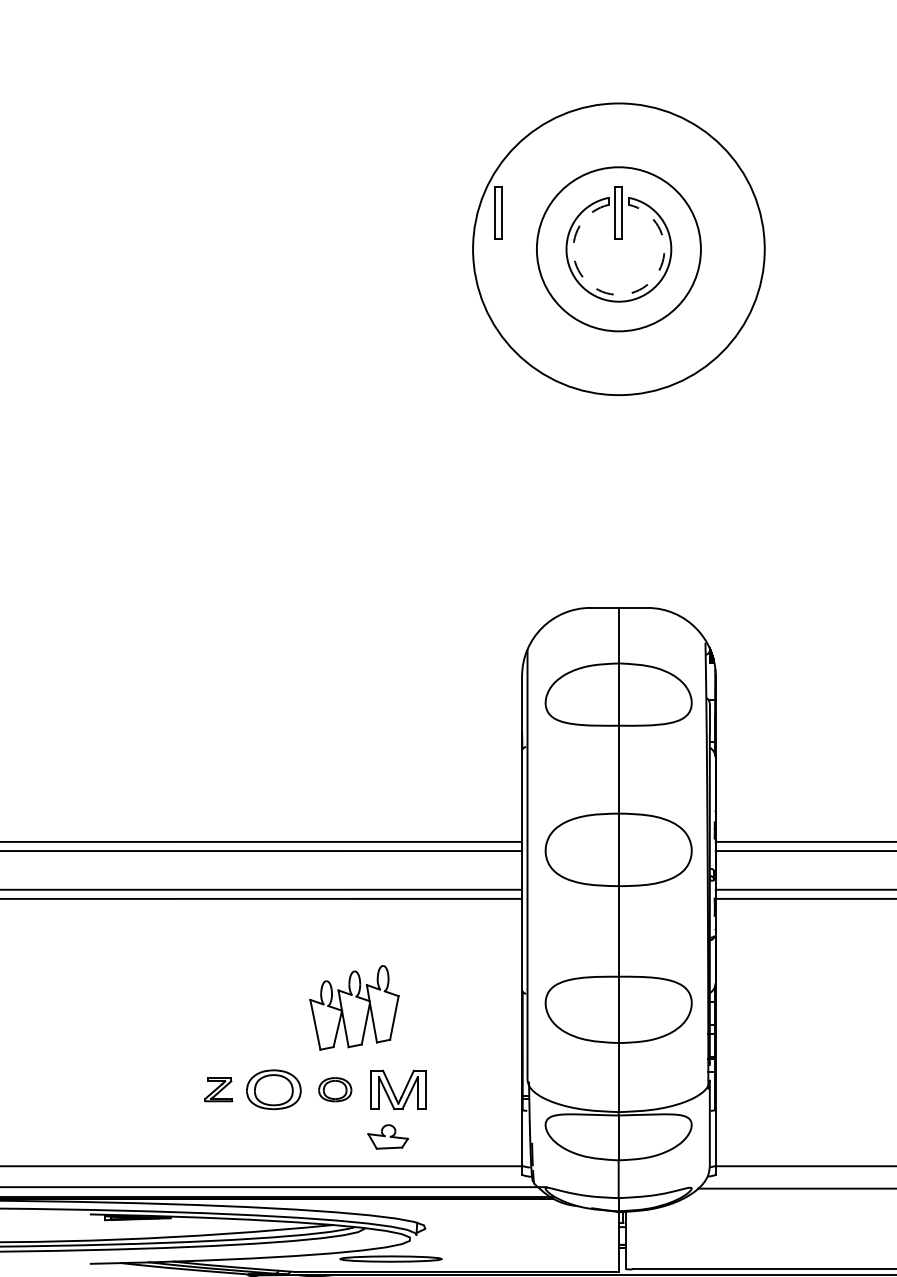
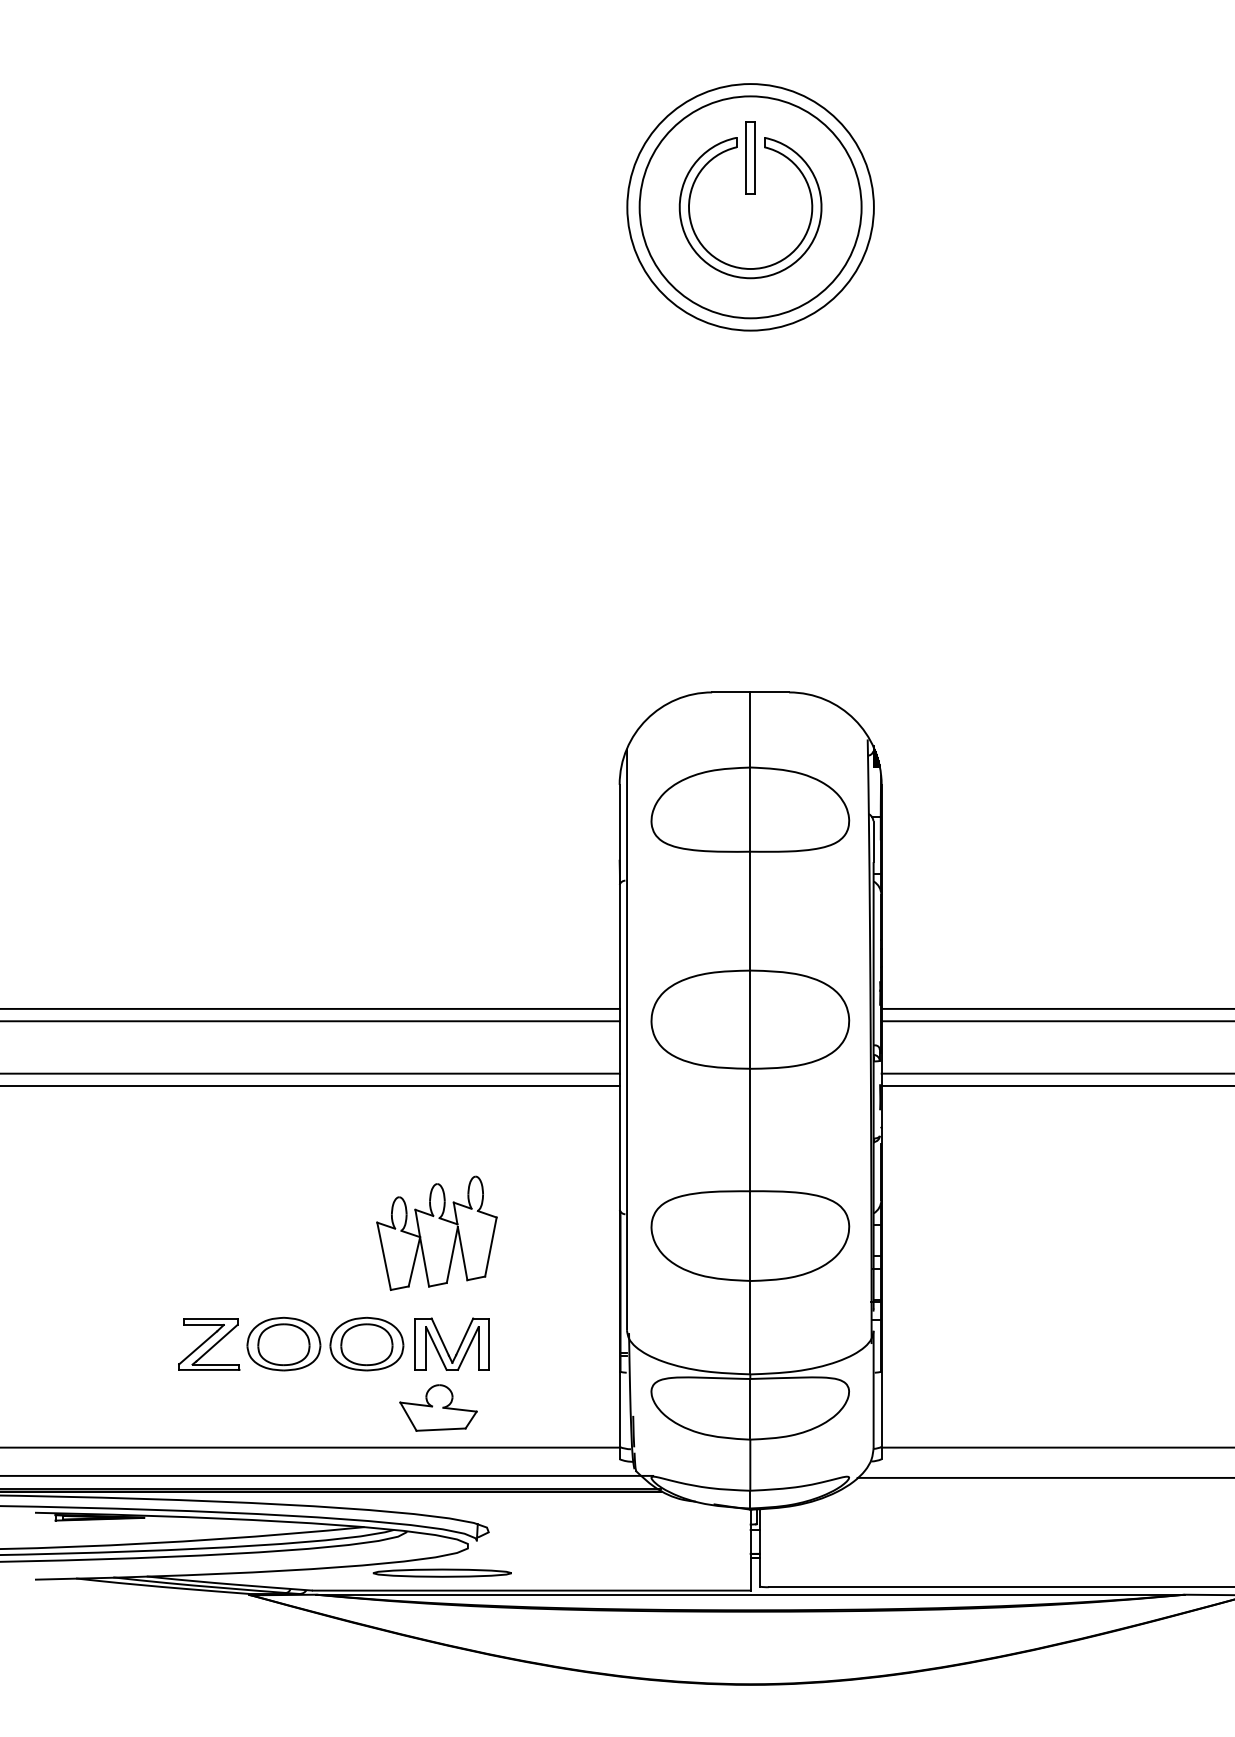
part: (498, 212) -> (587, 157), removed
circle: (618, 249) -> (750, 207), size x0.62
arc: (618, 295) -> (750, 269), dashed -> solid
part: (354, 1007) -> (436, 1232), moved
part: (334, 1089) -> (366, 1343), size x1.67
part: (218, 1090) -> (209, 1344), size x1.67
part: (388, 1136) -> (438, 1407), size x1.43

